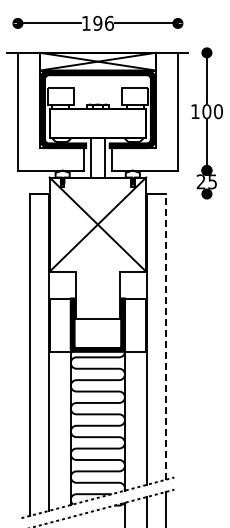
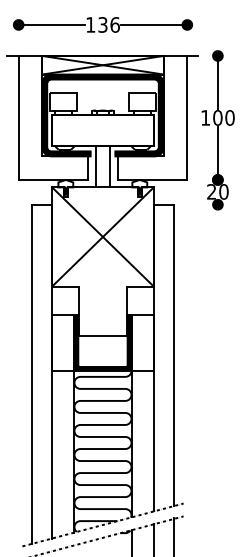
text: (97, 23) -> (102, 25), 196 -> 136
text: (212, 181) -> (223, 191), 25 -> 20
line: (165, 336) -> (174, 354), dashed -> solid

